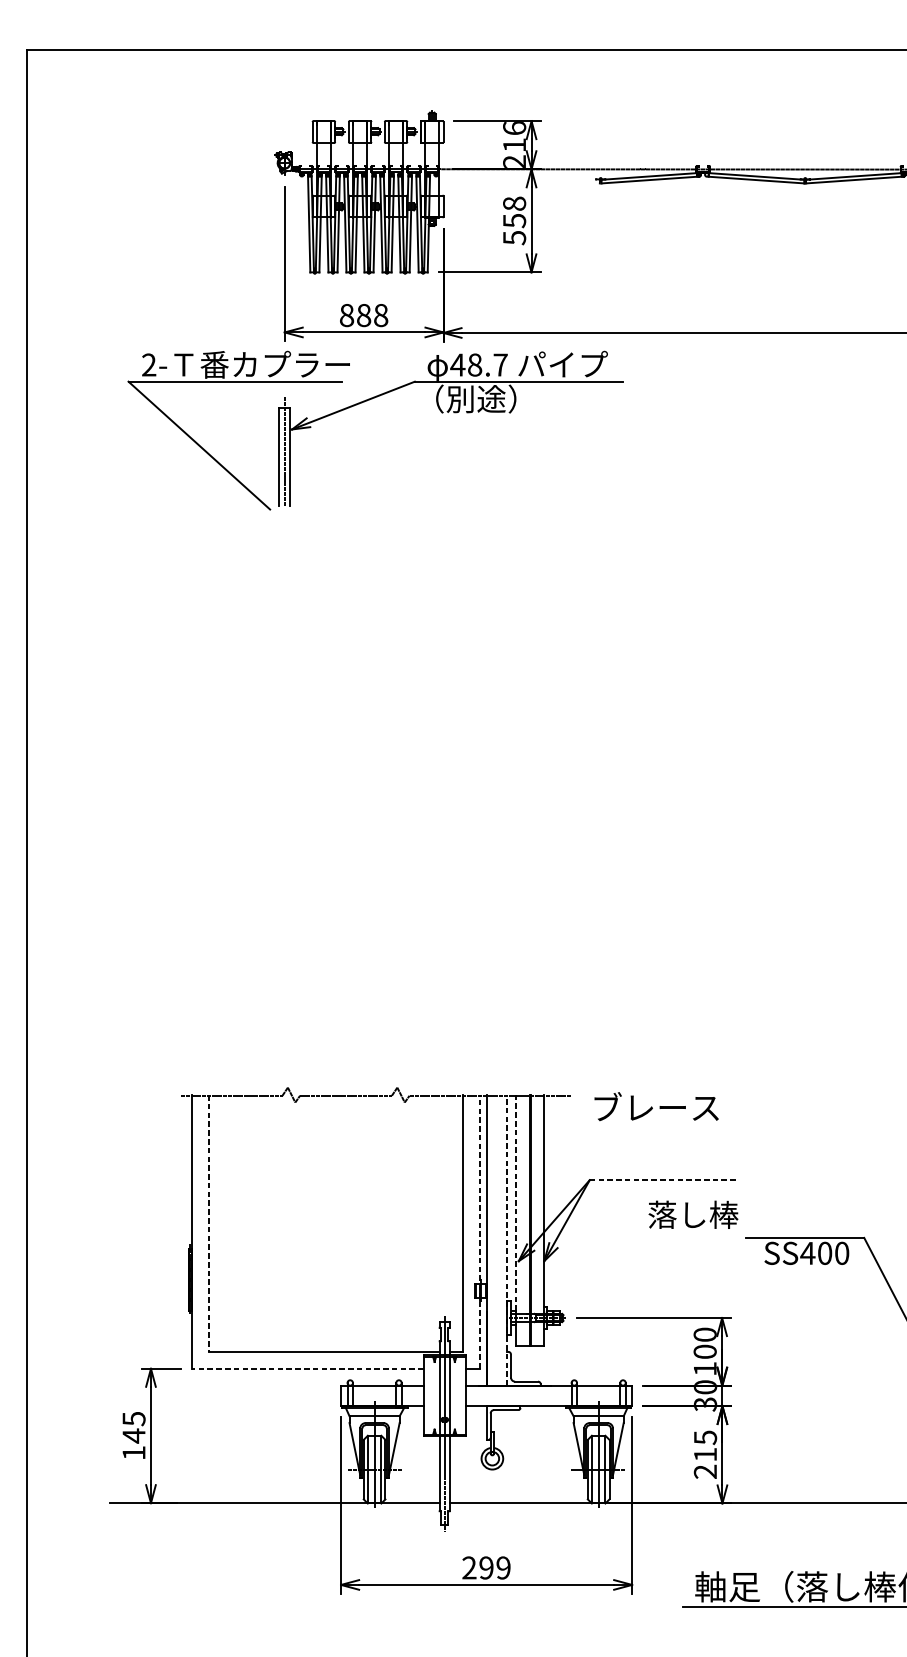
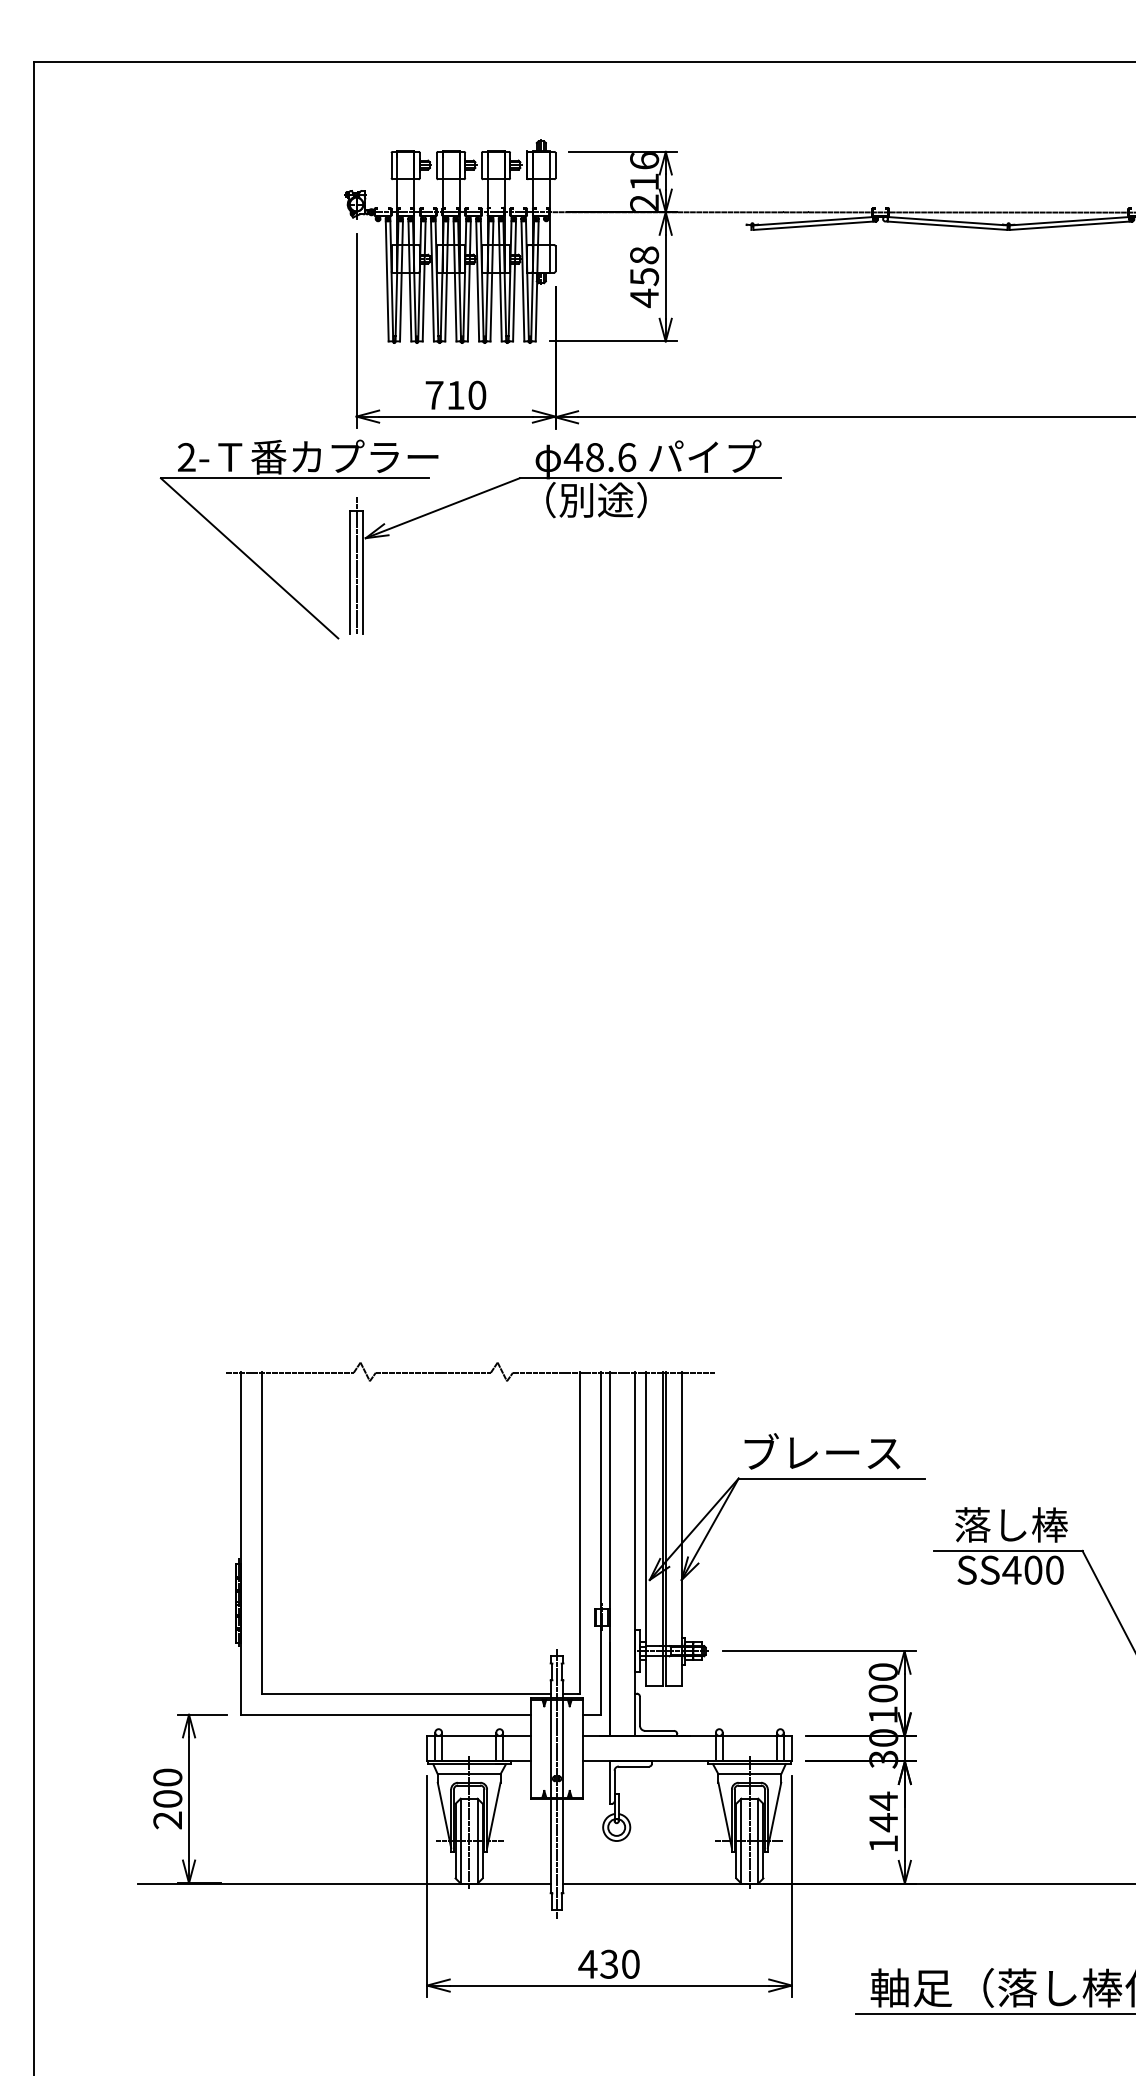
text: (514, 238) -> (644, 298), 558 -> 458
text: (363, 314) -> (455, 394), 888 -> 710
text: (500, 365) -> (627, 457), 48.7 -> 48.6
text: (656, 1106) -> (822, 1451), moved
line: (664, 1180) -> (832, 1478), dashed -> solid
line: (516, 1202) -> (646, 1506), dashed -> solid
text: (693, 1214) -> (1011, 1524), moved
line: (208, 1223) -> (261, 1532), dashed -> solid
line: (480, 1231) -> (601, 1542), dashed -> solid
line: (506, 1240) -> (634, 1553), dashed -> solid
line: (307, 1368) -> (385, 1714), dashed -> solid
text: (133, 1435) -> (167, 1798), 145 -> 200
text: (705, 1453) -> (883, 1821), 215 -> 144
text: (485, 1567) -> (608, 1963), 299 -> 430

